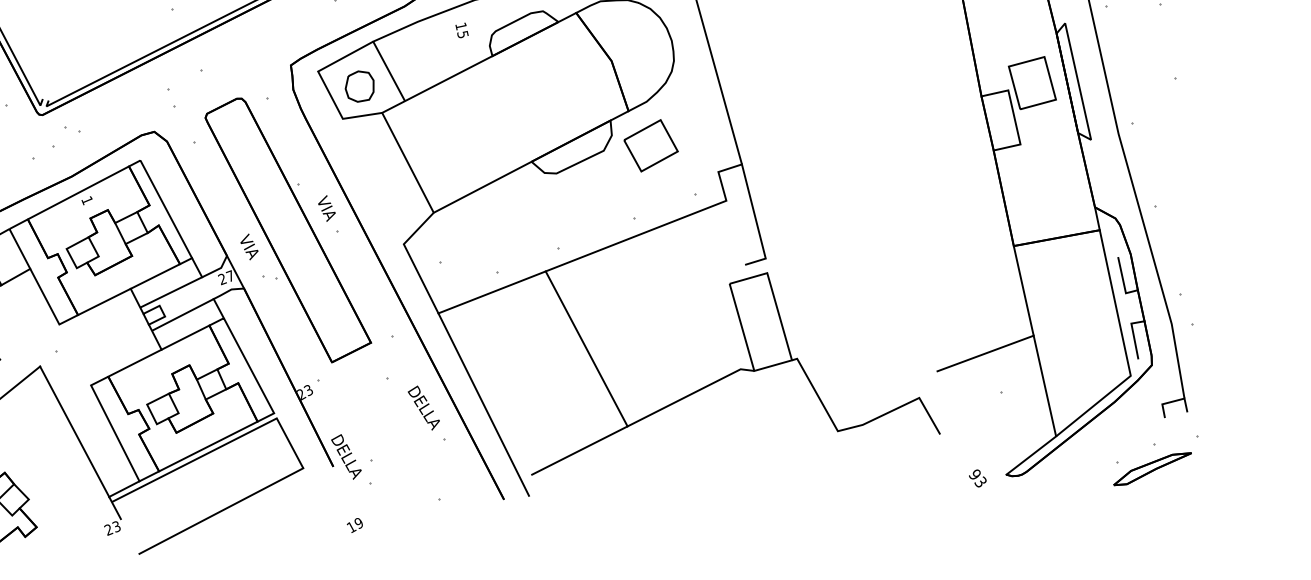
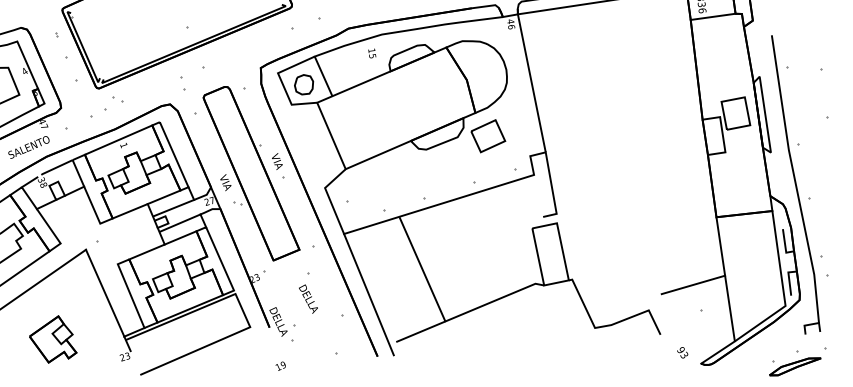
line: (586, 348) -> (422, 269), moved
text: (423, 407) -> (308, 298), moved
text: (977, 478) -> (682, 352), moved

